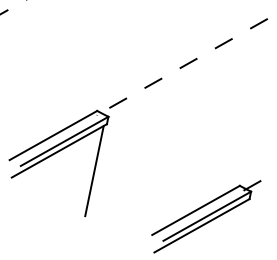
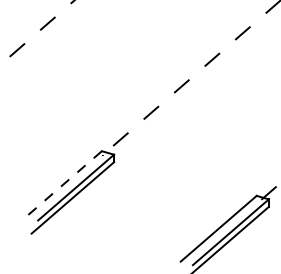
line: (52, 135) -> (63, 184), solid -> dashed
line: (94, 170) -> (111, 210), removed

